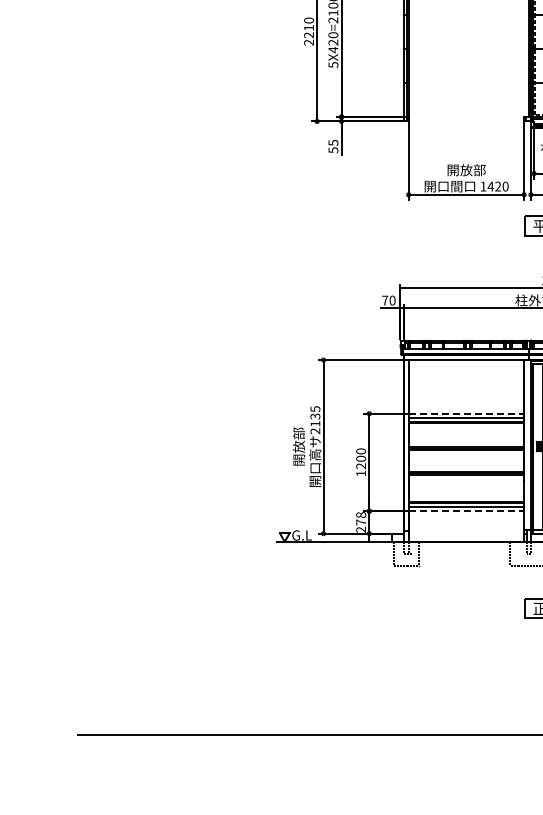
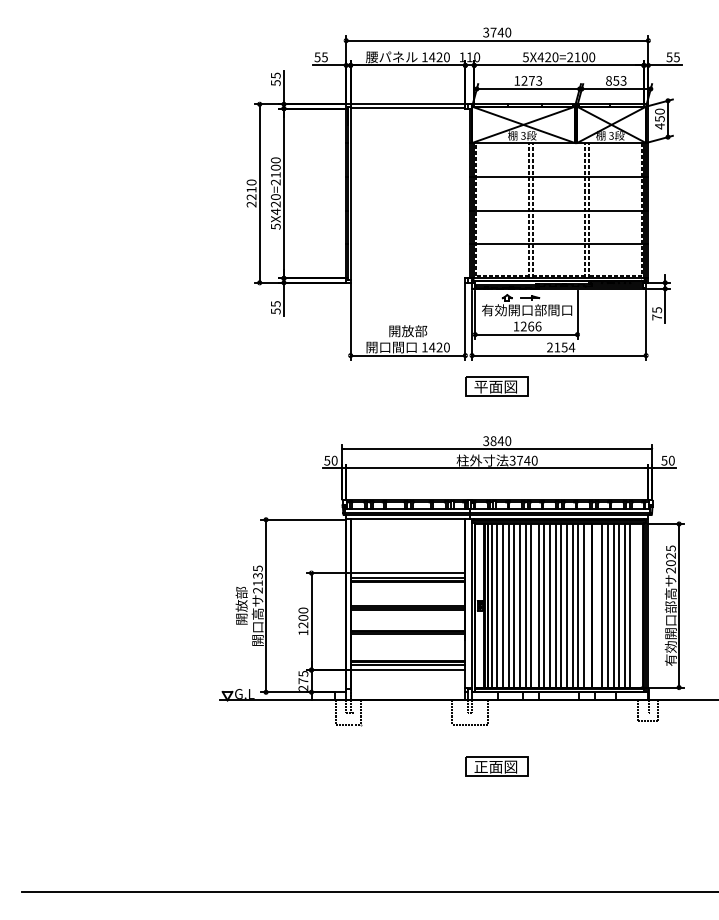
text: (385, 300) -> (327, 460), 70 -> 50
line: (466, 414) -> (408, 573), dashed -> solid
line: (466, 511) -> (408, 670), dashed -> solid
text: (361, 514) -> (303, 673), 278 -> 275

